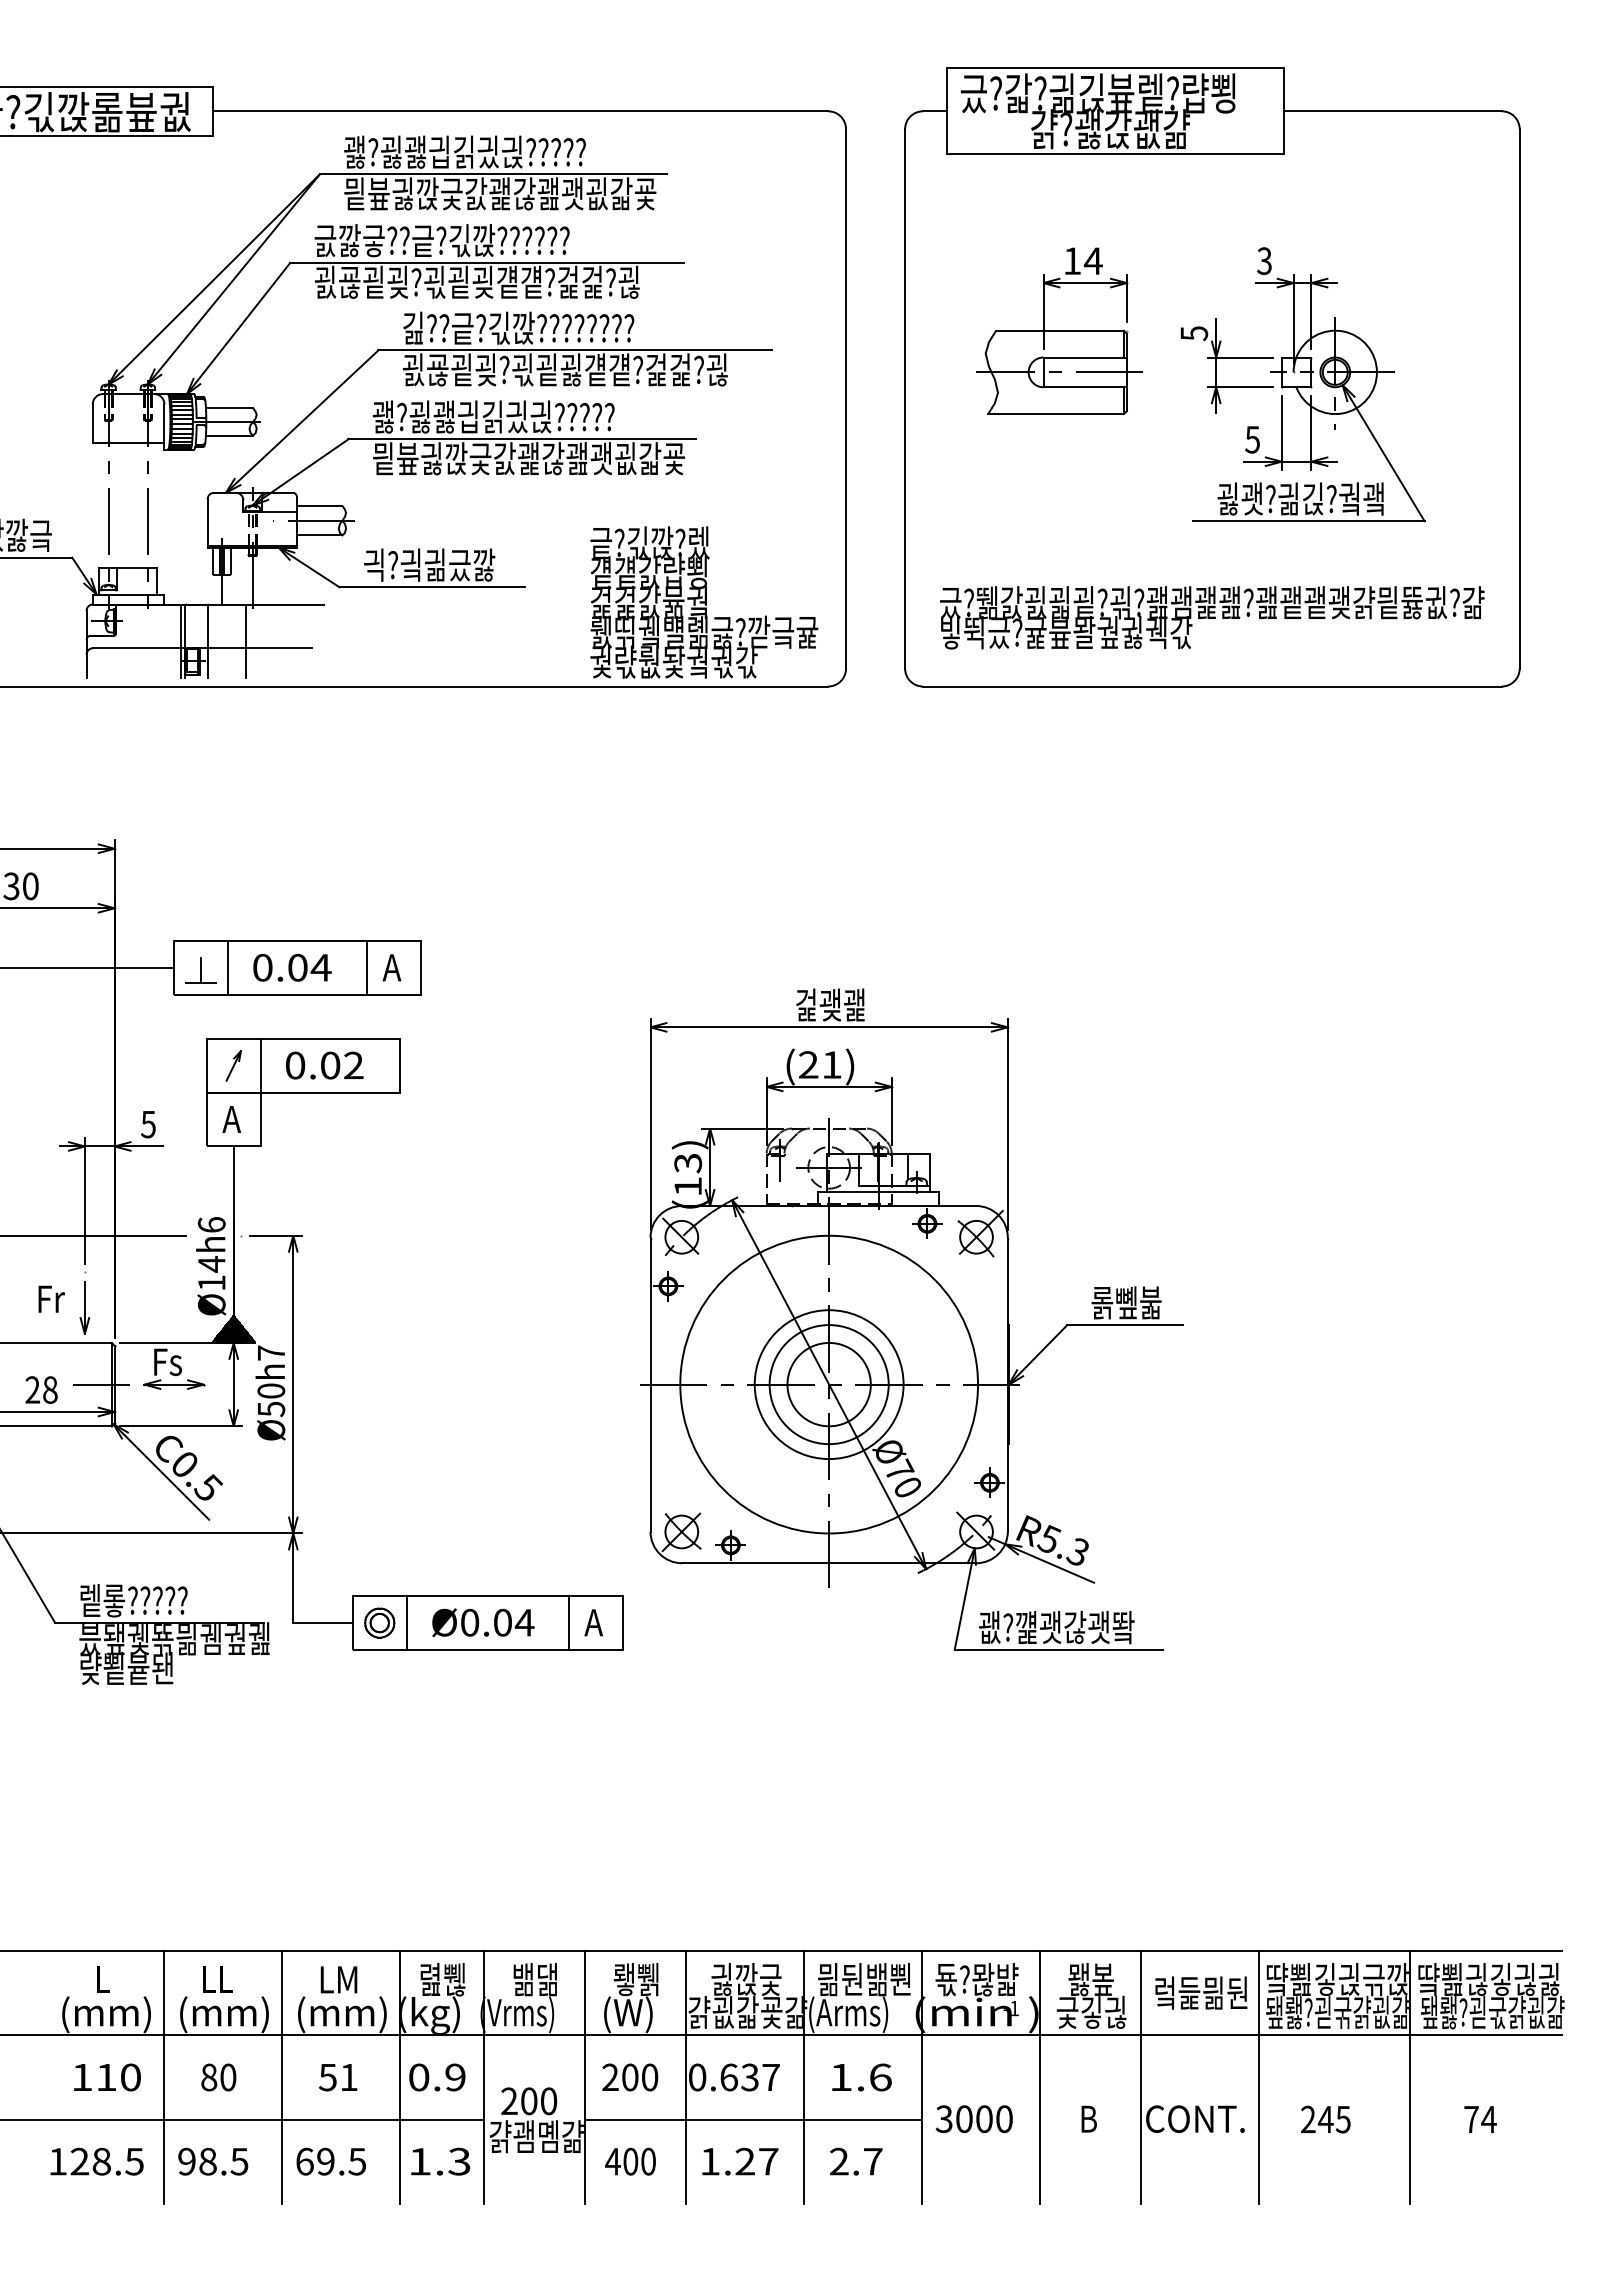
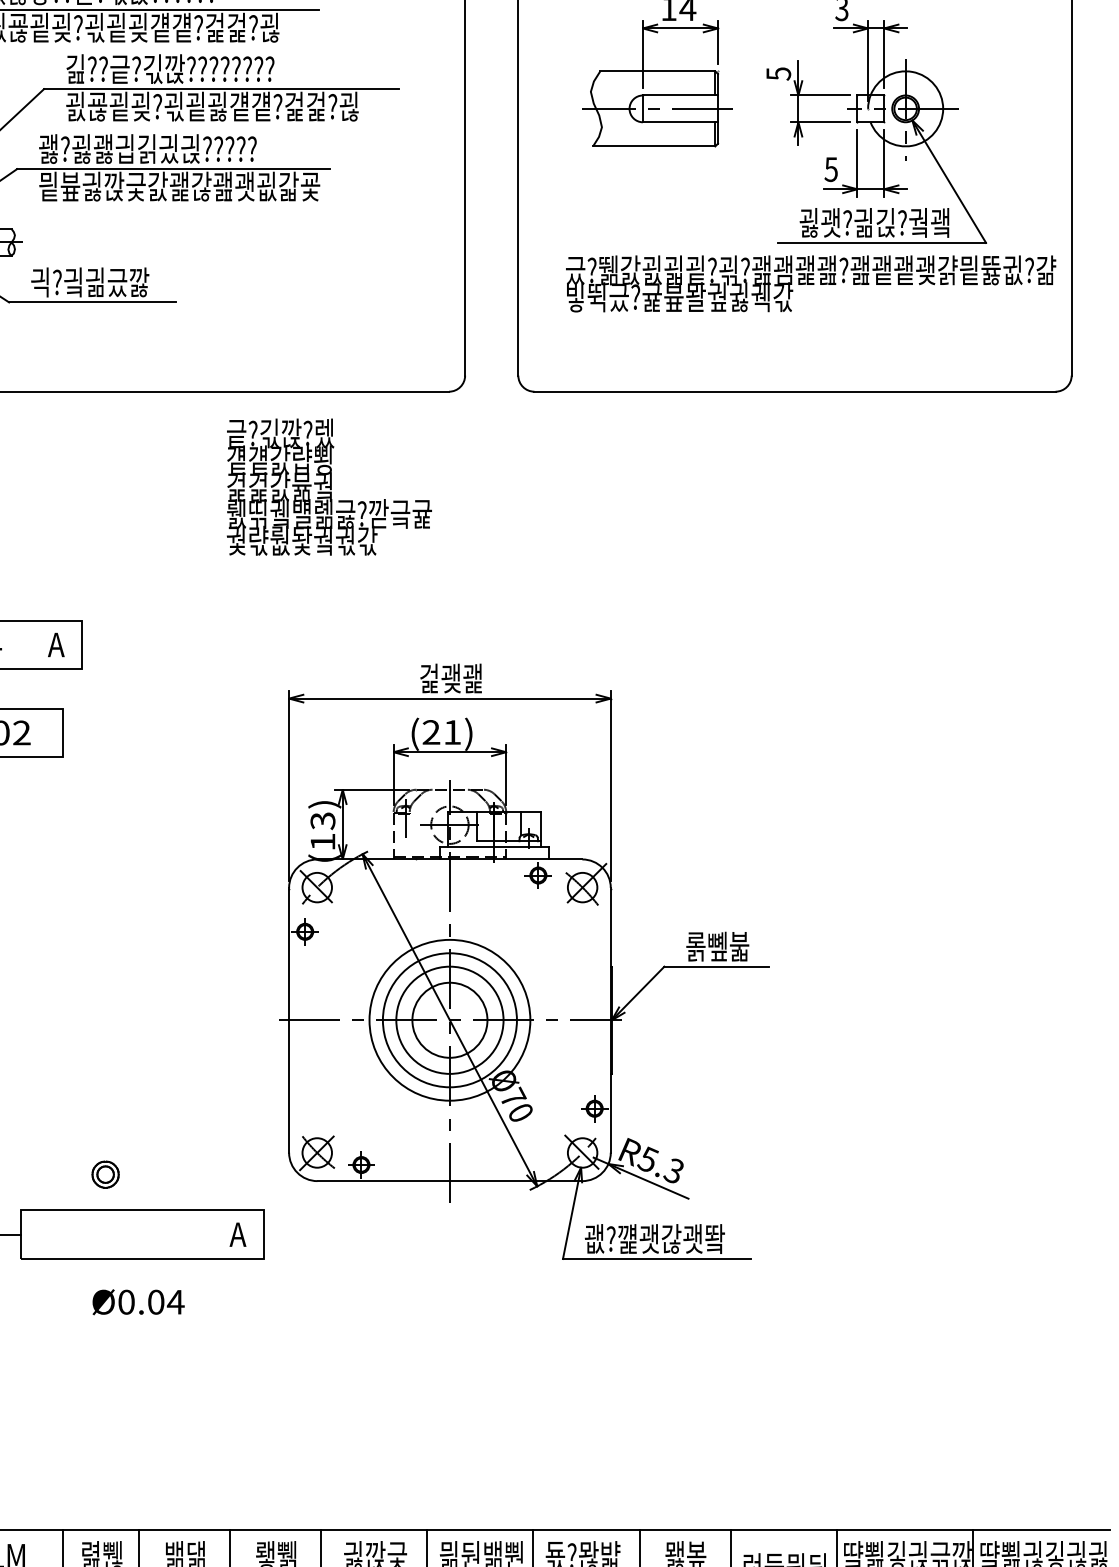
text: (704, 602) -> (329, 487), moved
text: (1212, 617) -> (811, 283), moved
line: (367, 967) -> (34, 644), removed
circle: (829, 1384) -> (450, 1020), size x0.6
part: (379, 1622) -> (105, 1174), moved
line: (406, 1622) -> (69, 1234), removed
text: (483, 1622) -> (138, 1302), moved
line: (568, 1622) -> (215, 1234), removed

